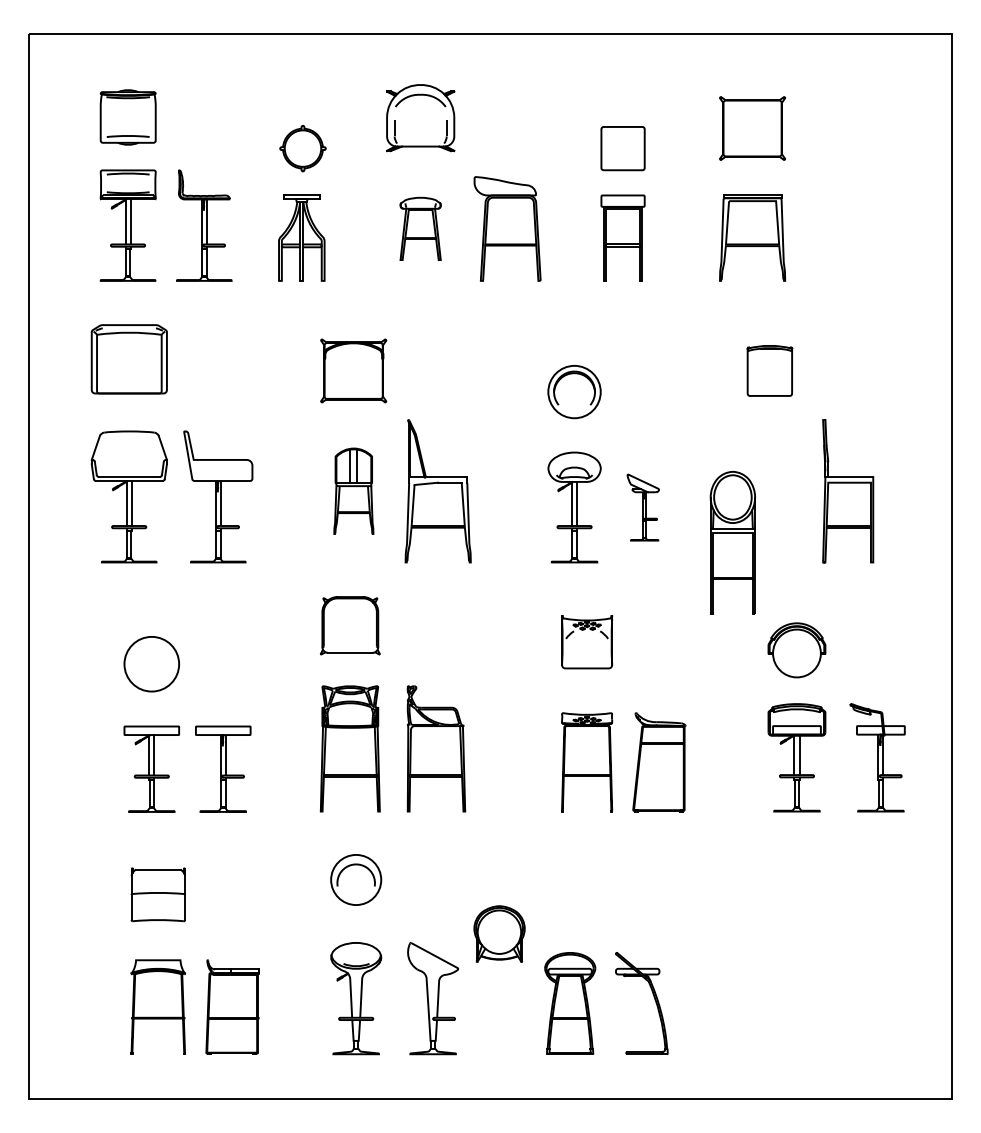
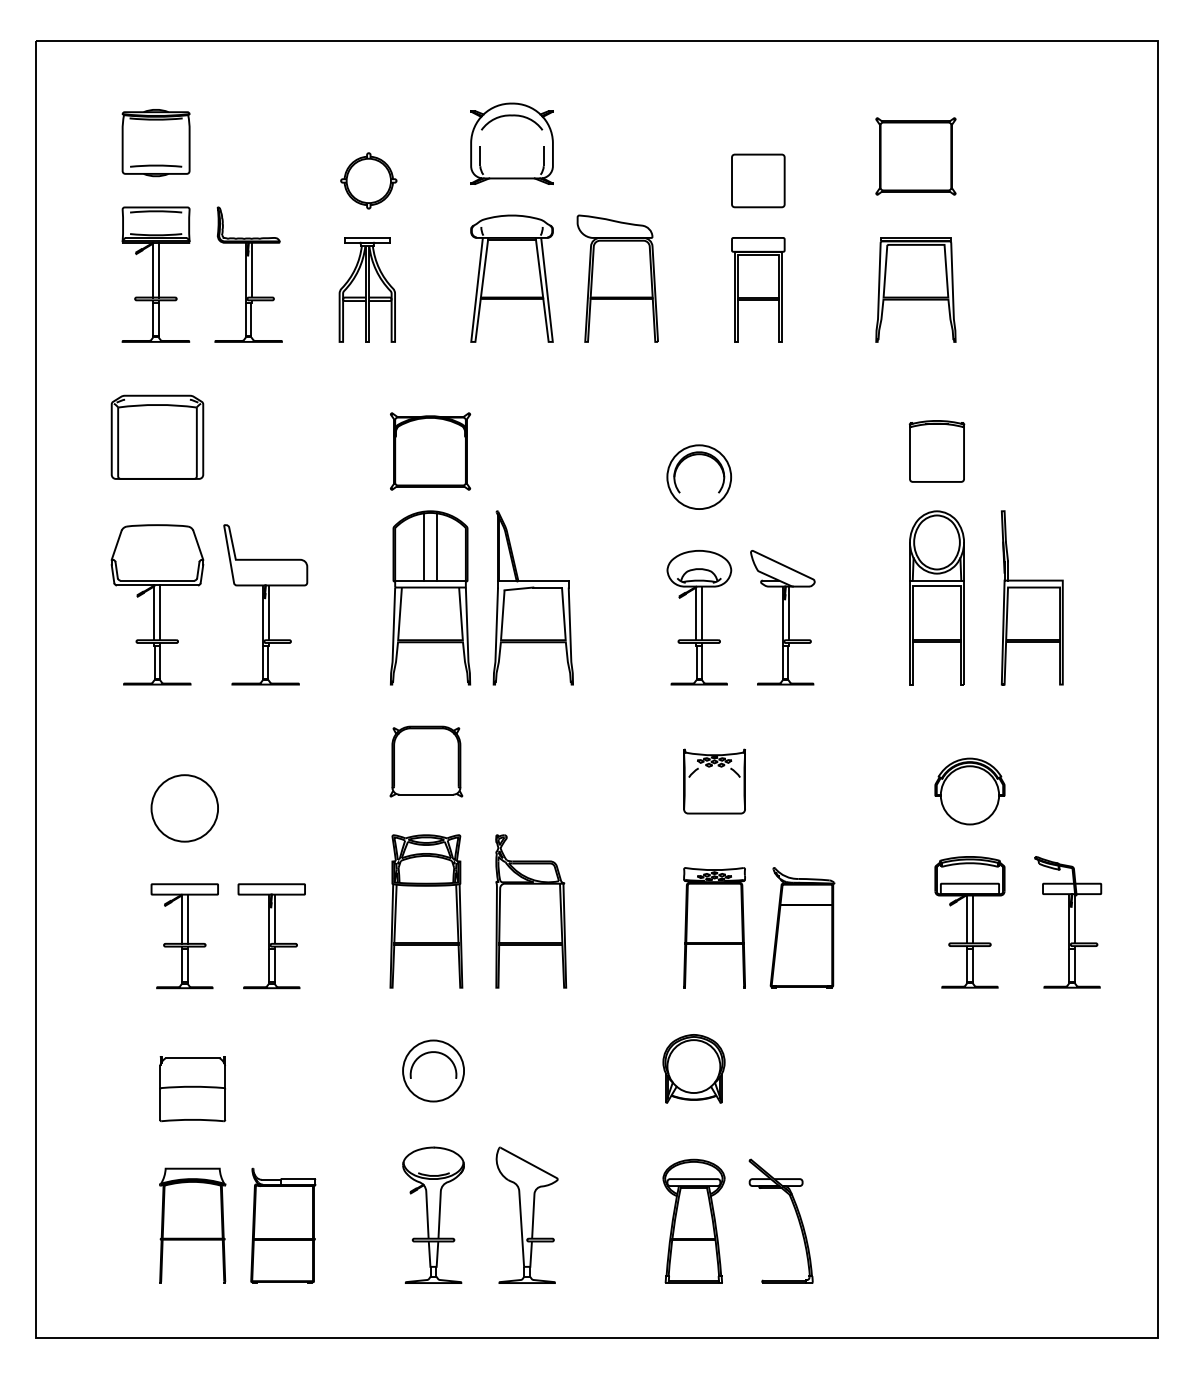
part: (420, 228) -> (511, 278), size x1.67
part: (353, 490) -> (430, 597), size x1.67
part: (642, 507) -> (782, 617), size x1.67
part: (732, 542) -> (936, 597), moved
part: (499, 933) -> (693, 1068), moved

